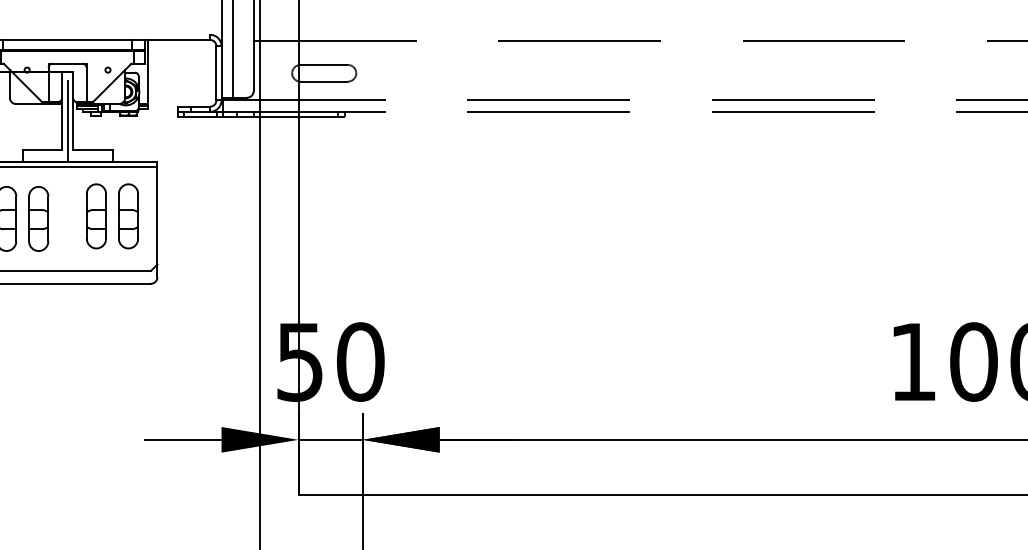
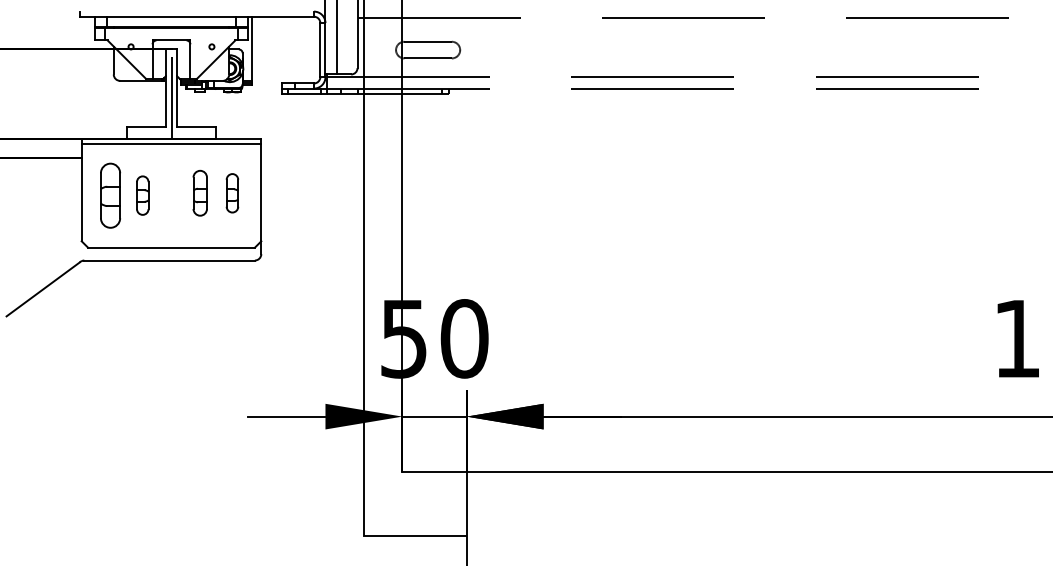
part: (95, 216) -> (199, 193), size x0.7
part: (128, 216) -> (232, 193), size x0.6
part: (38, 218) -> (142, 195), size x0.6

